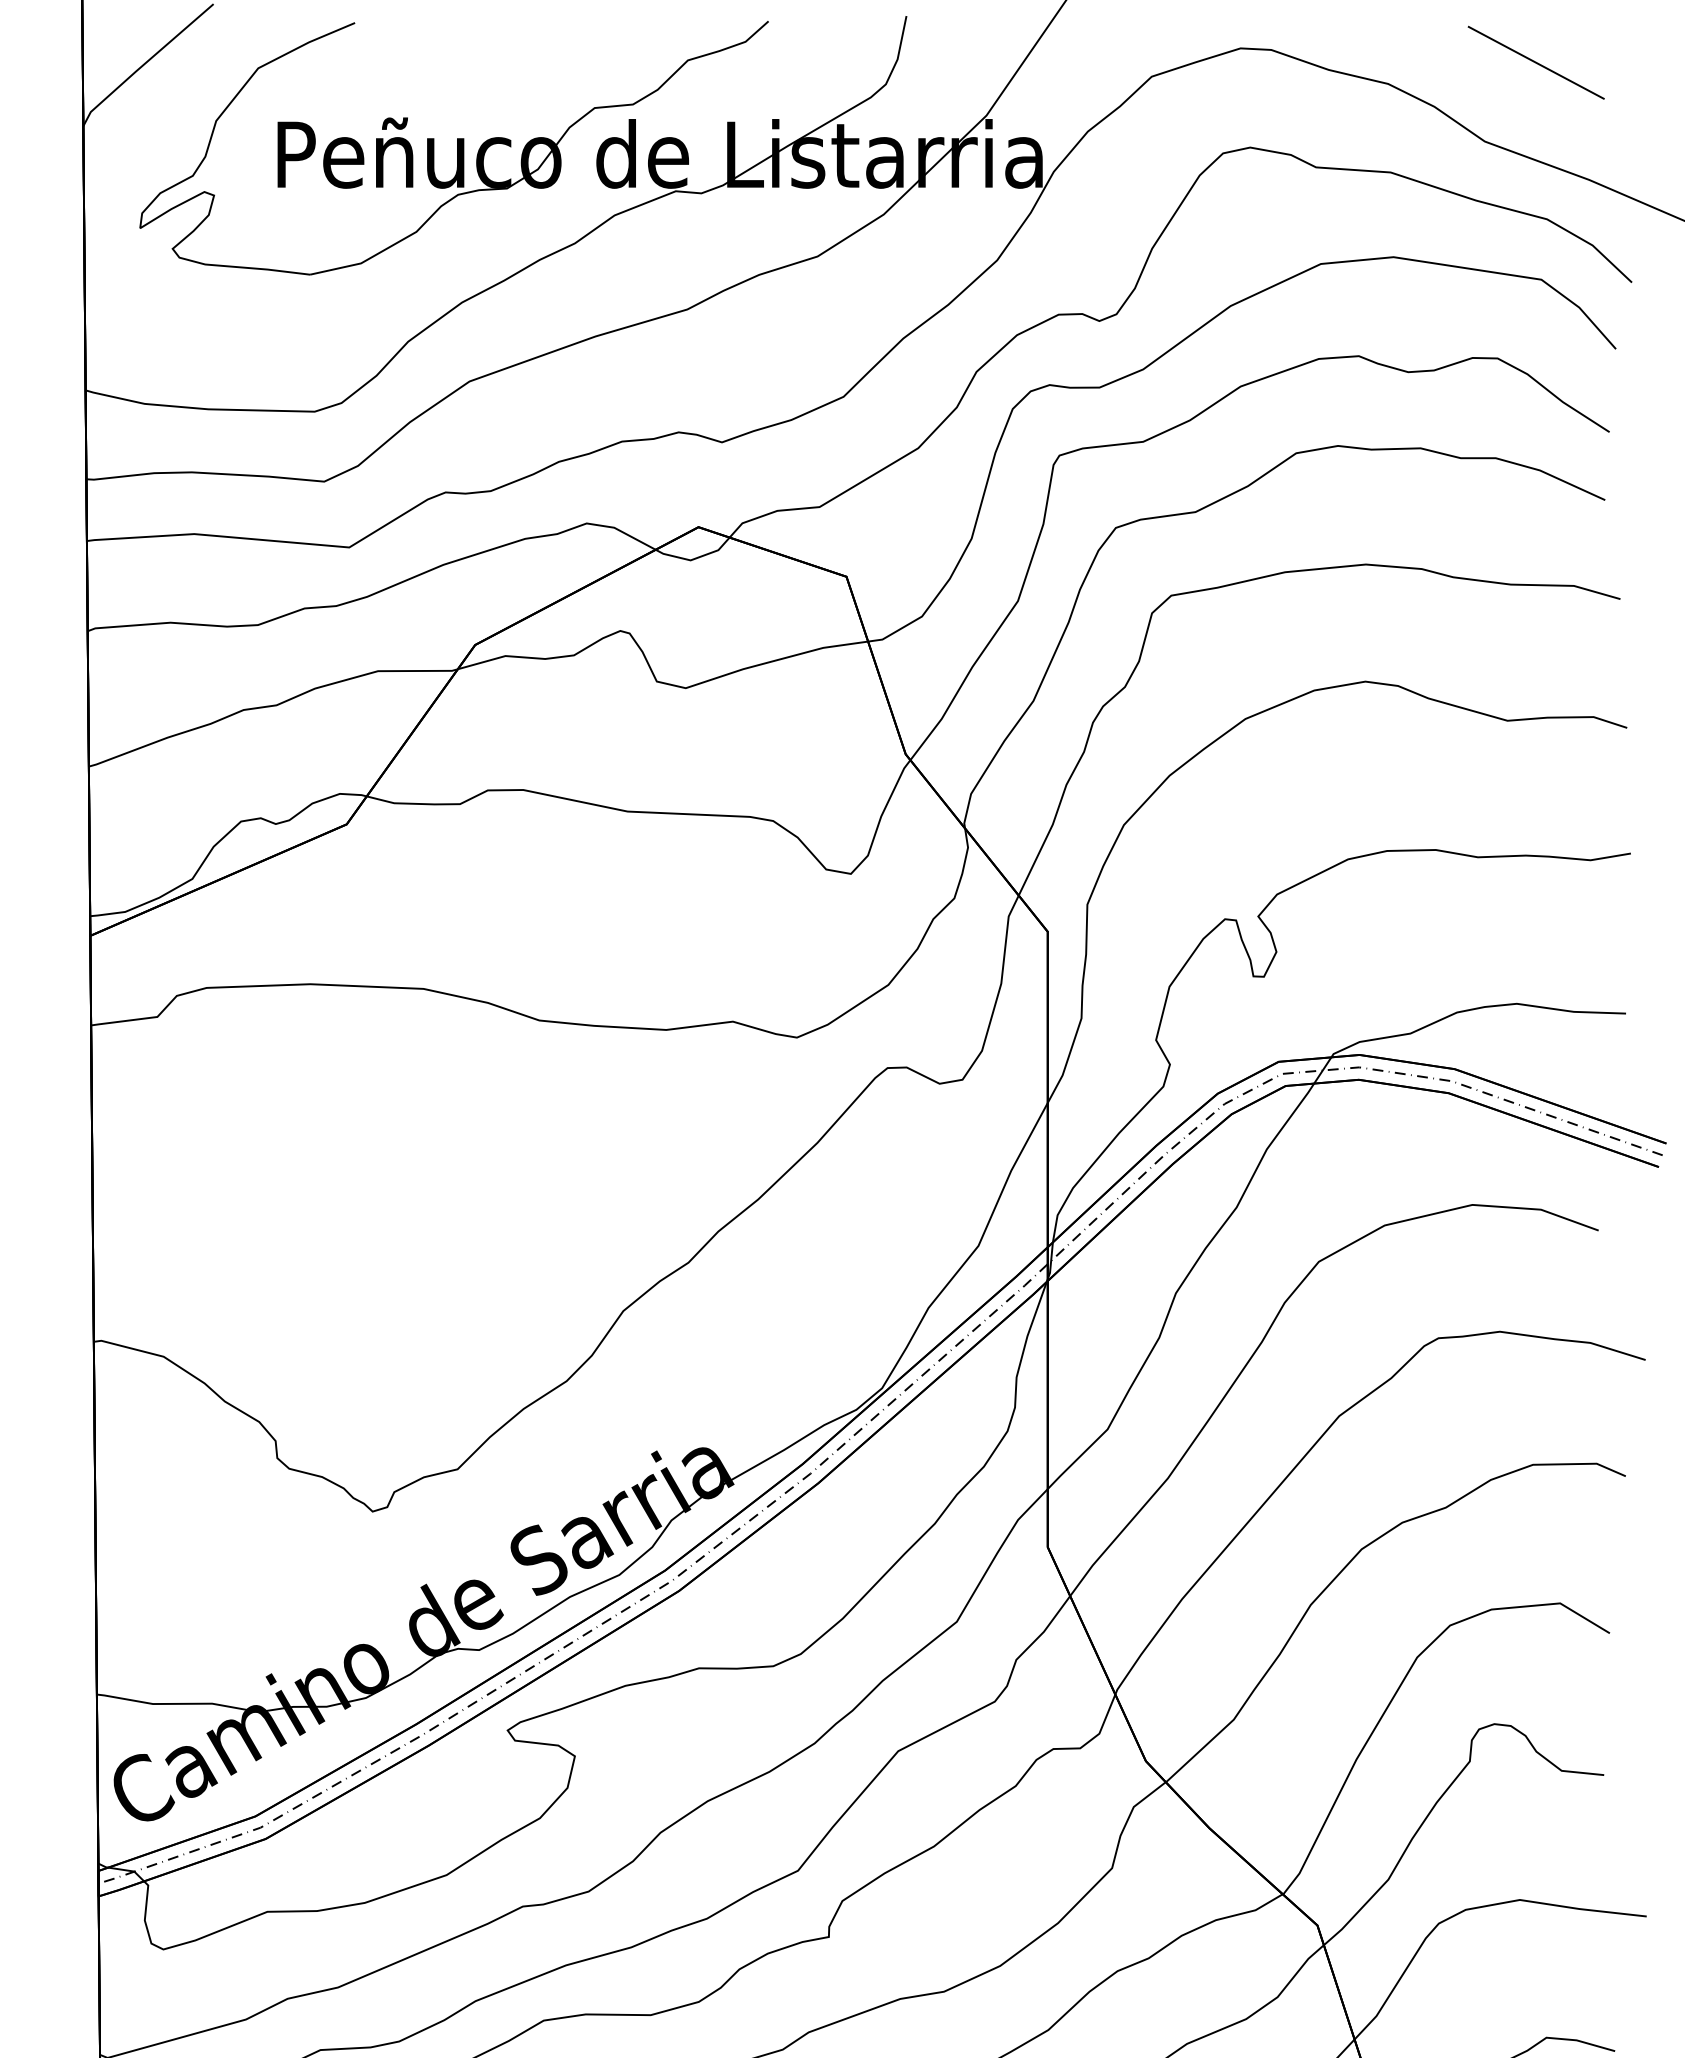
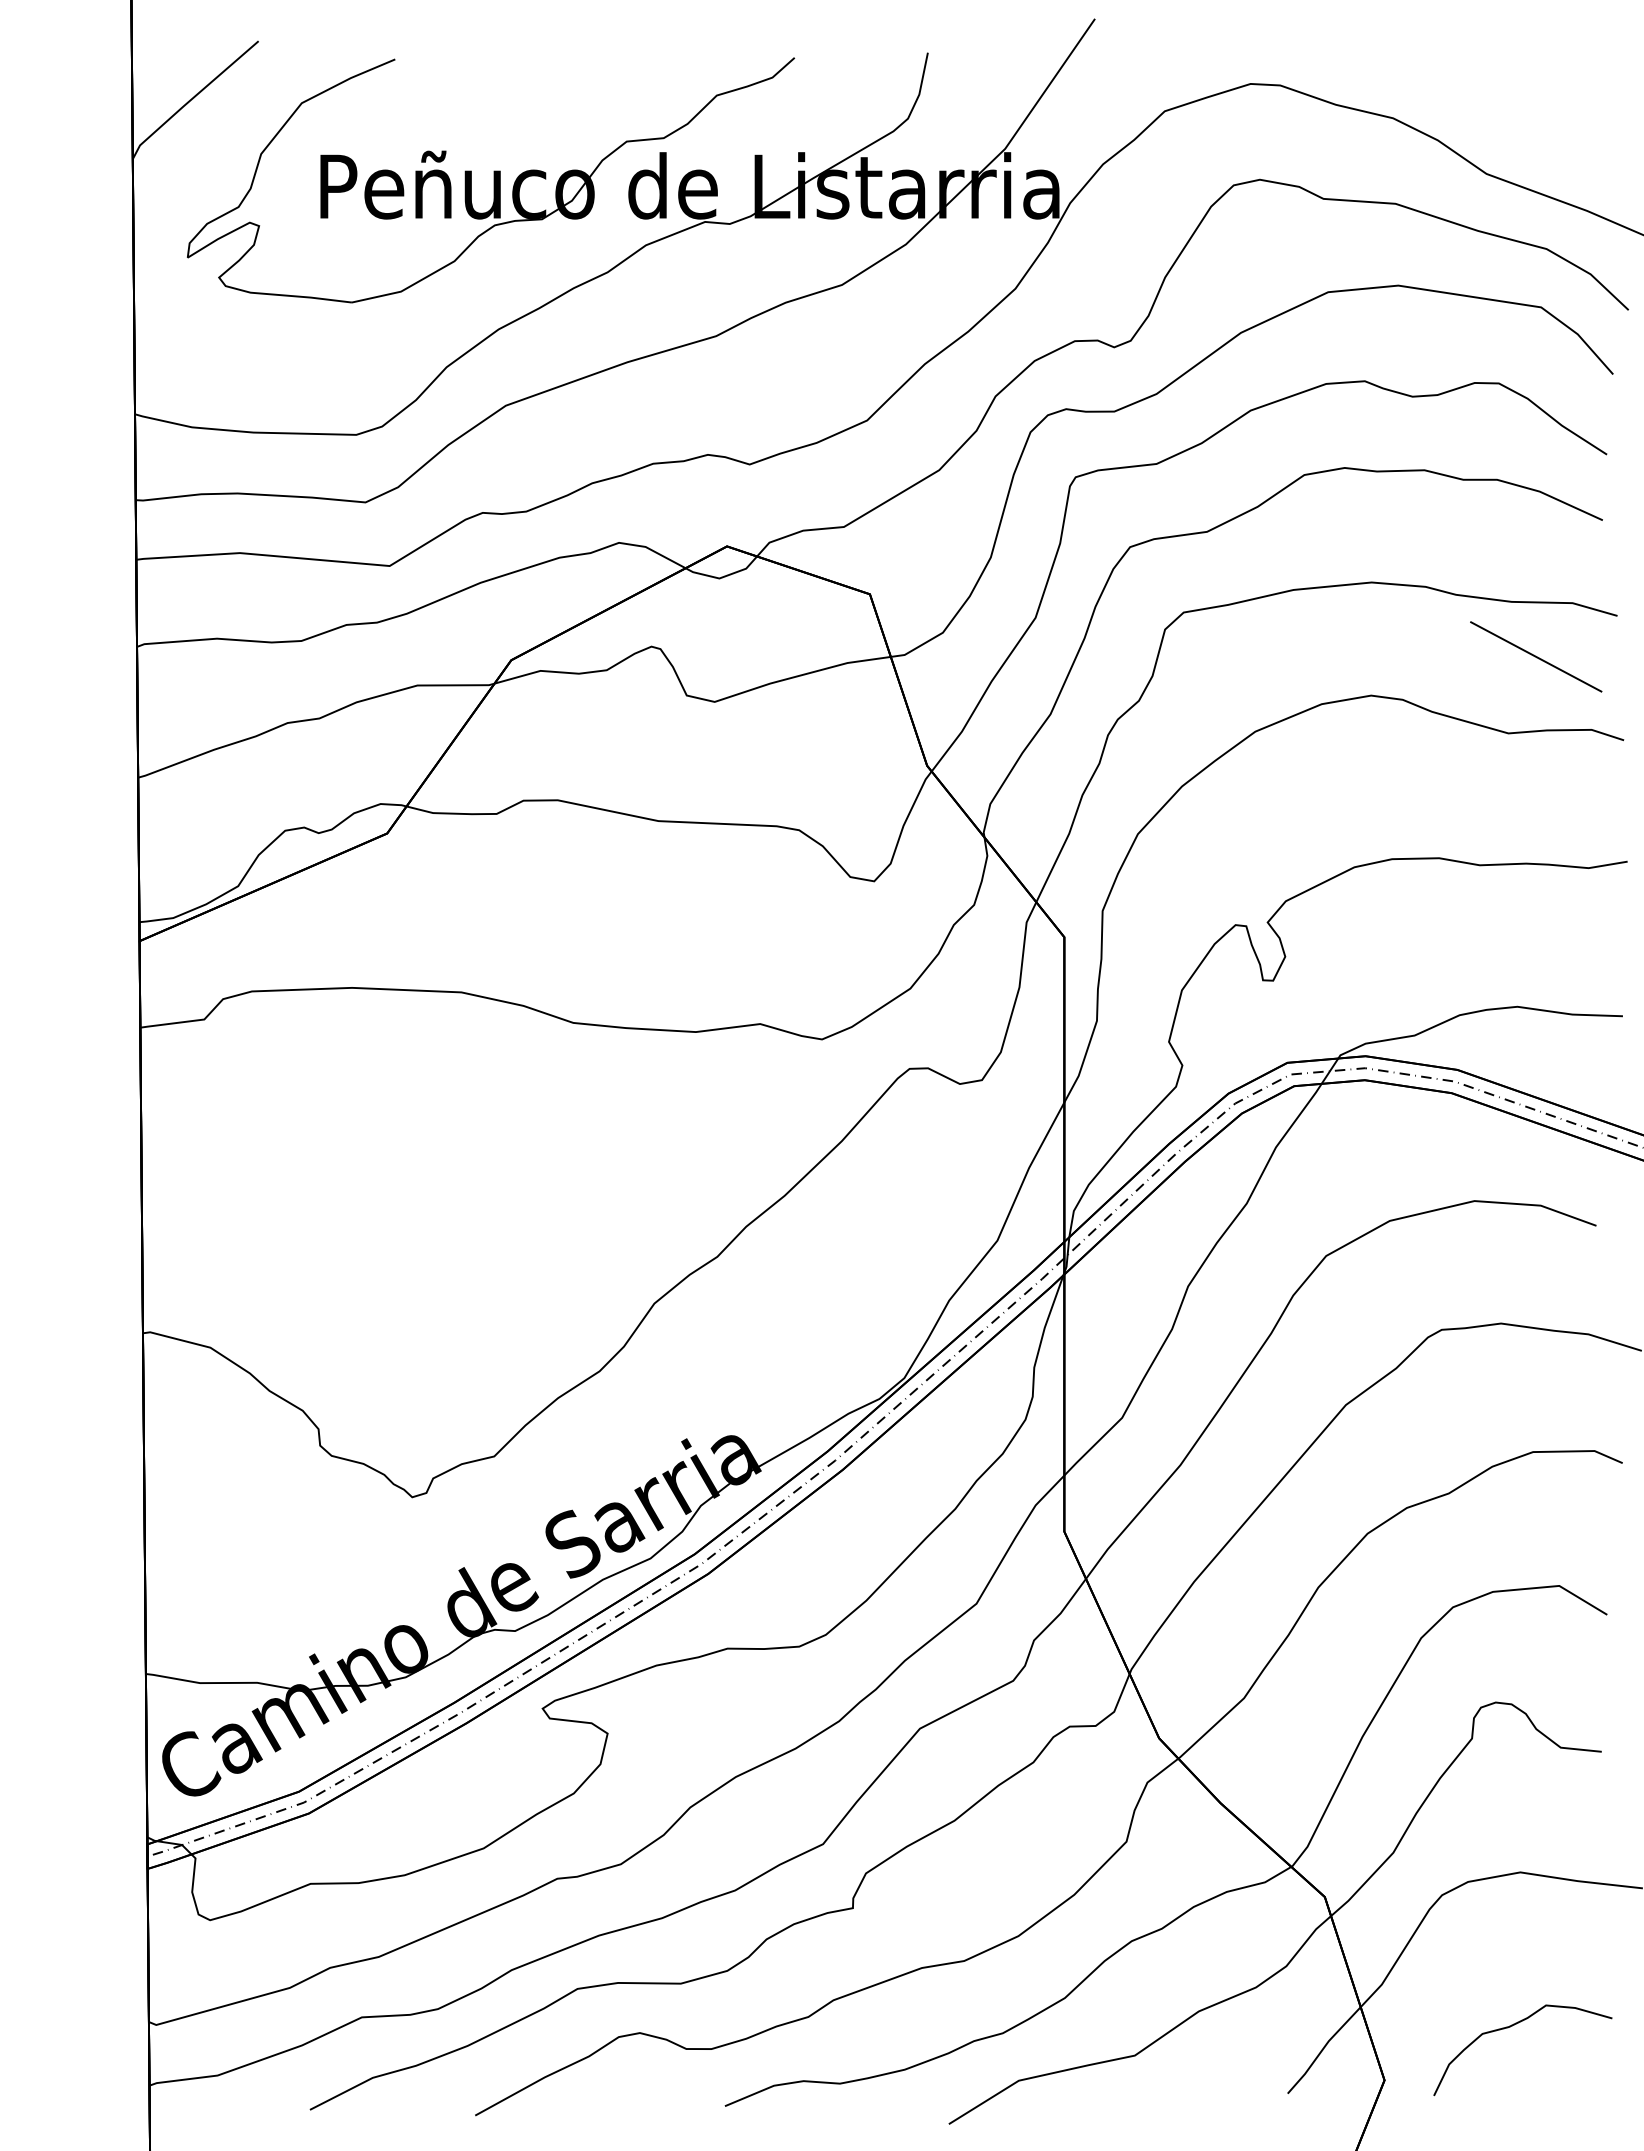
line: (1536, 62) -> (1536, 656), moved

